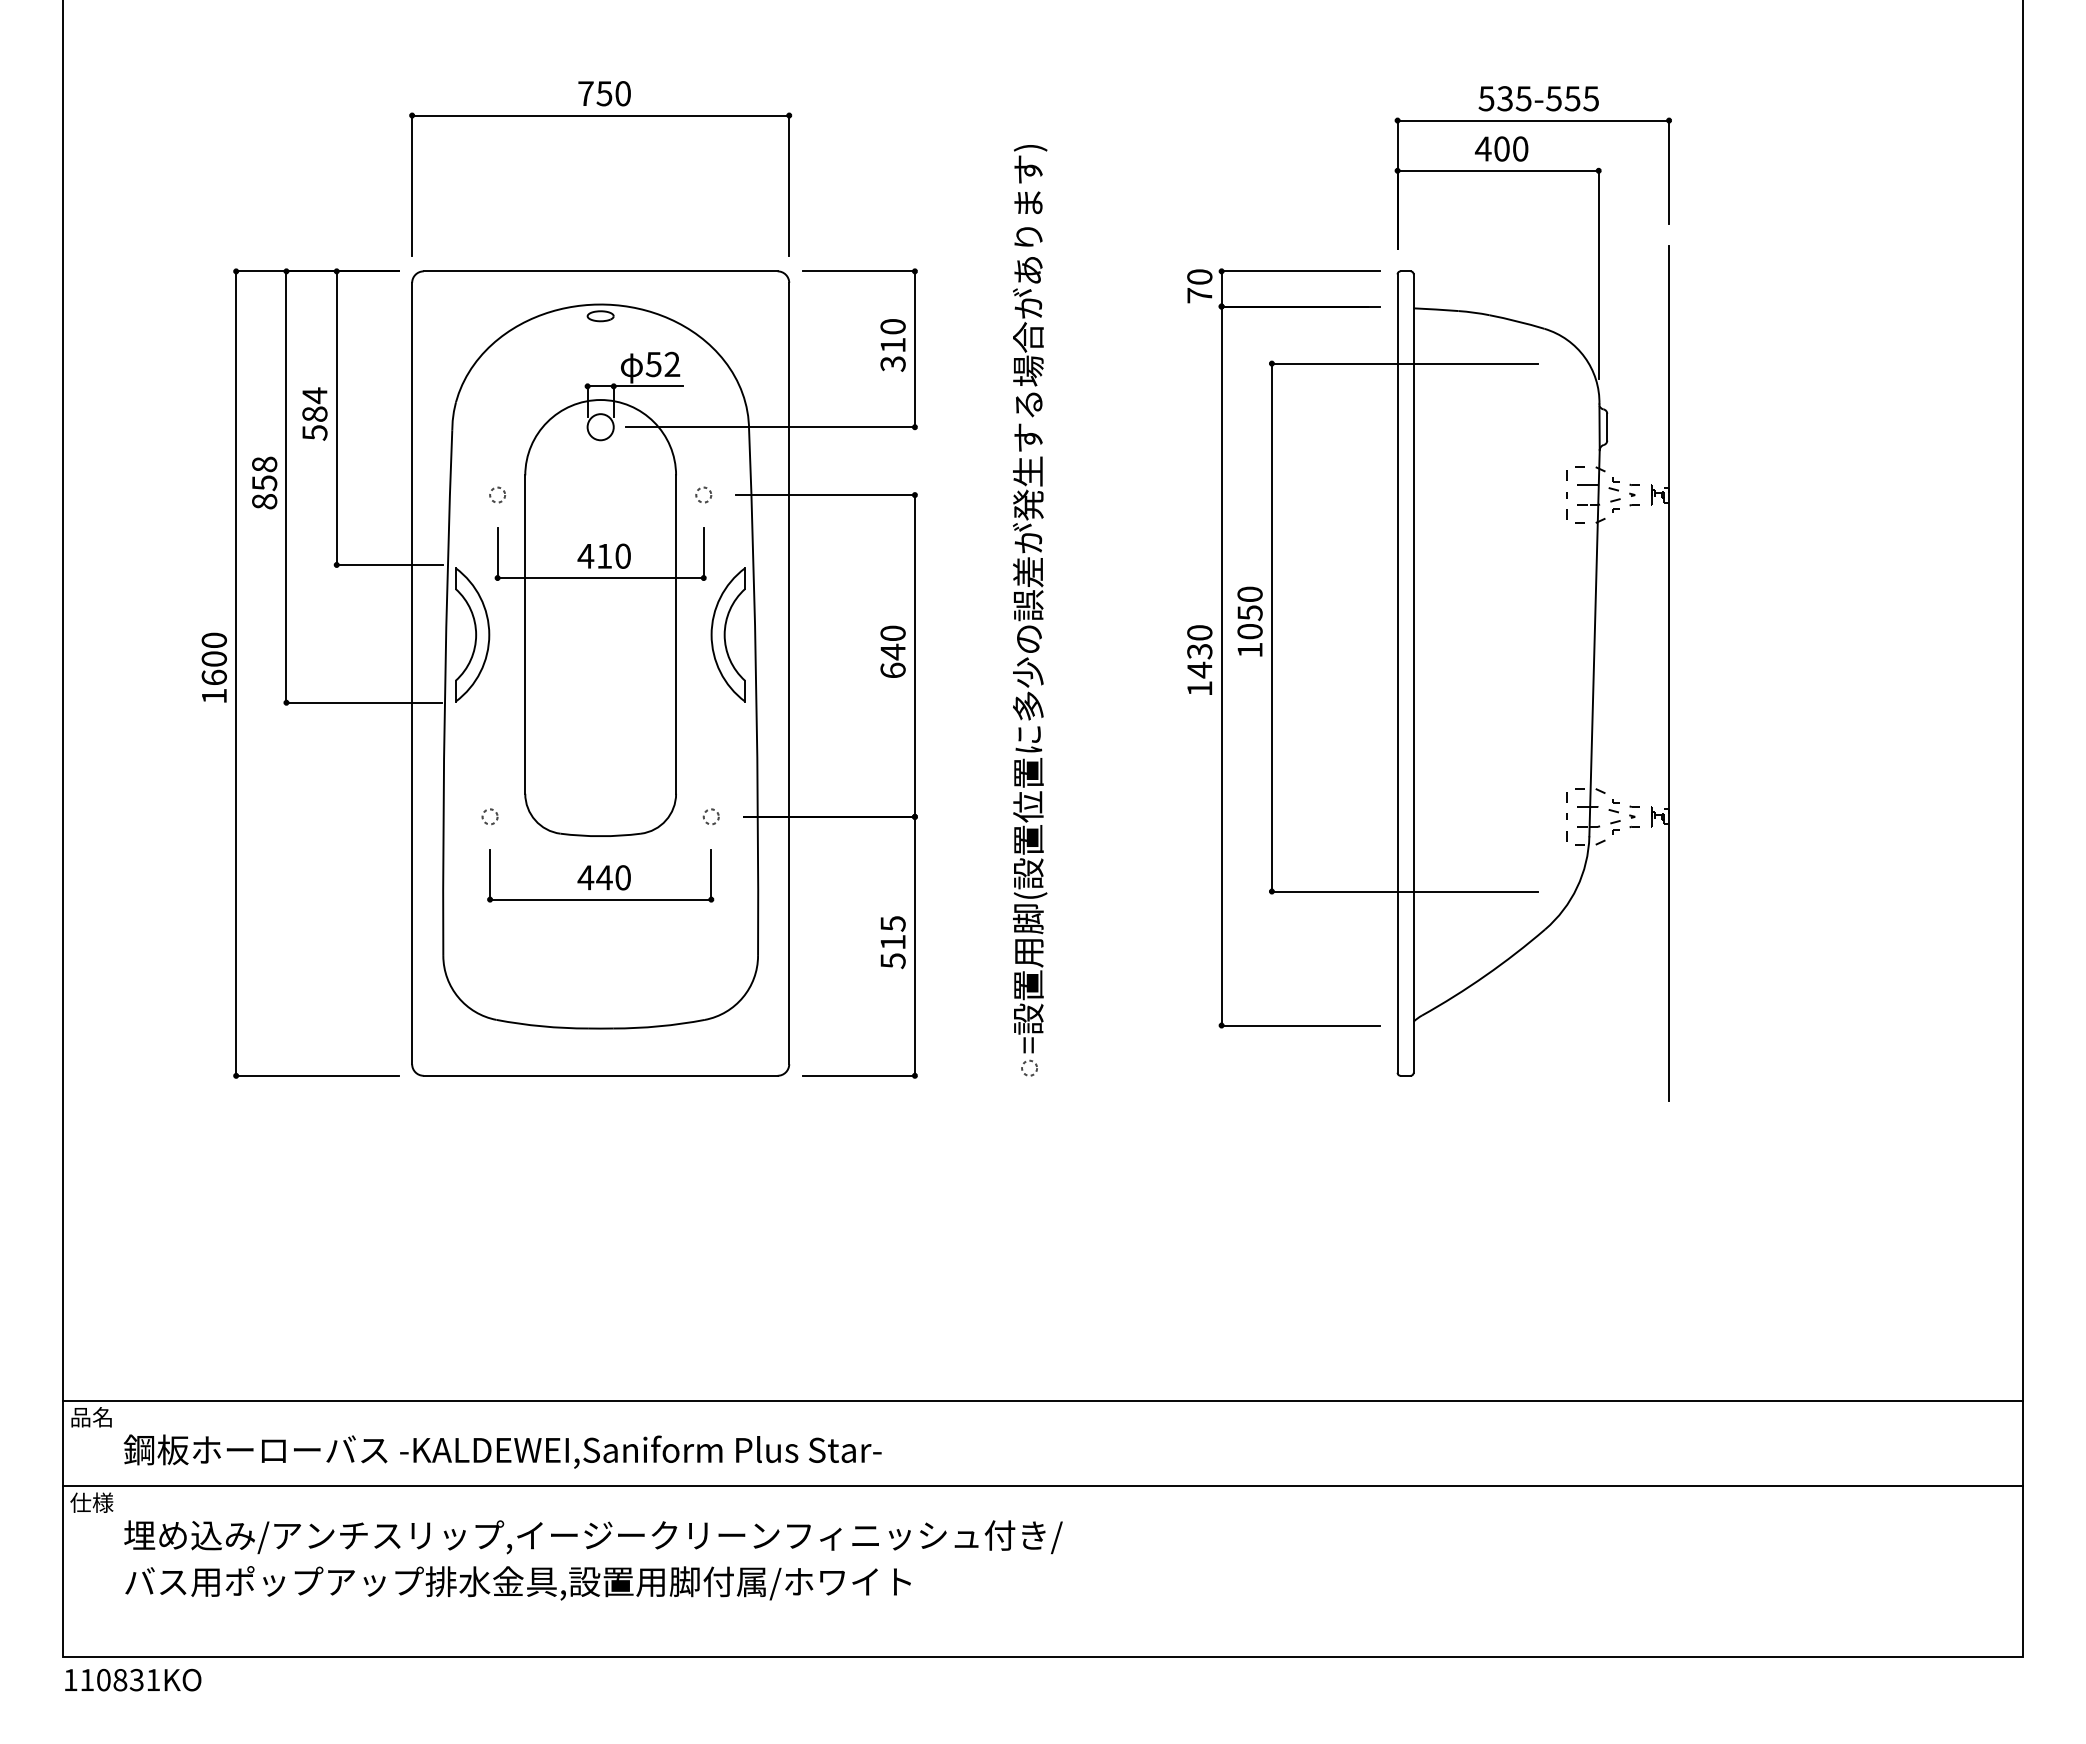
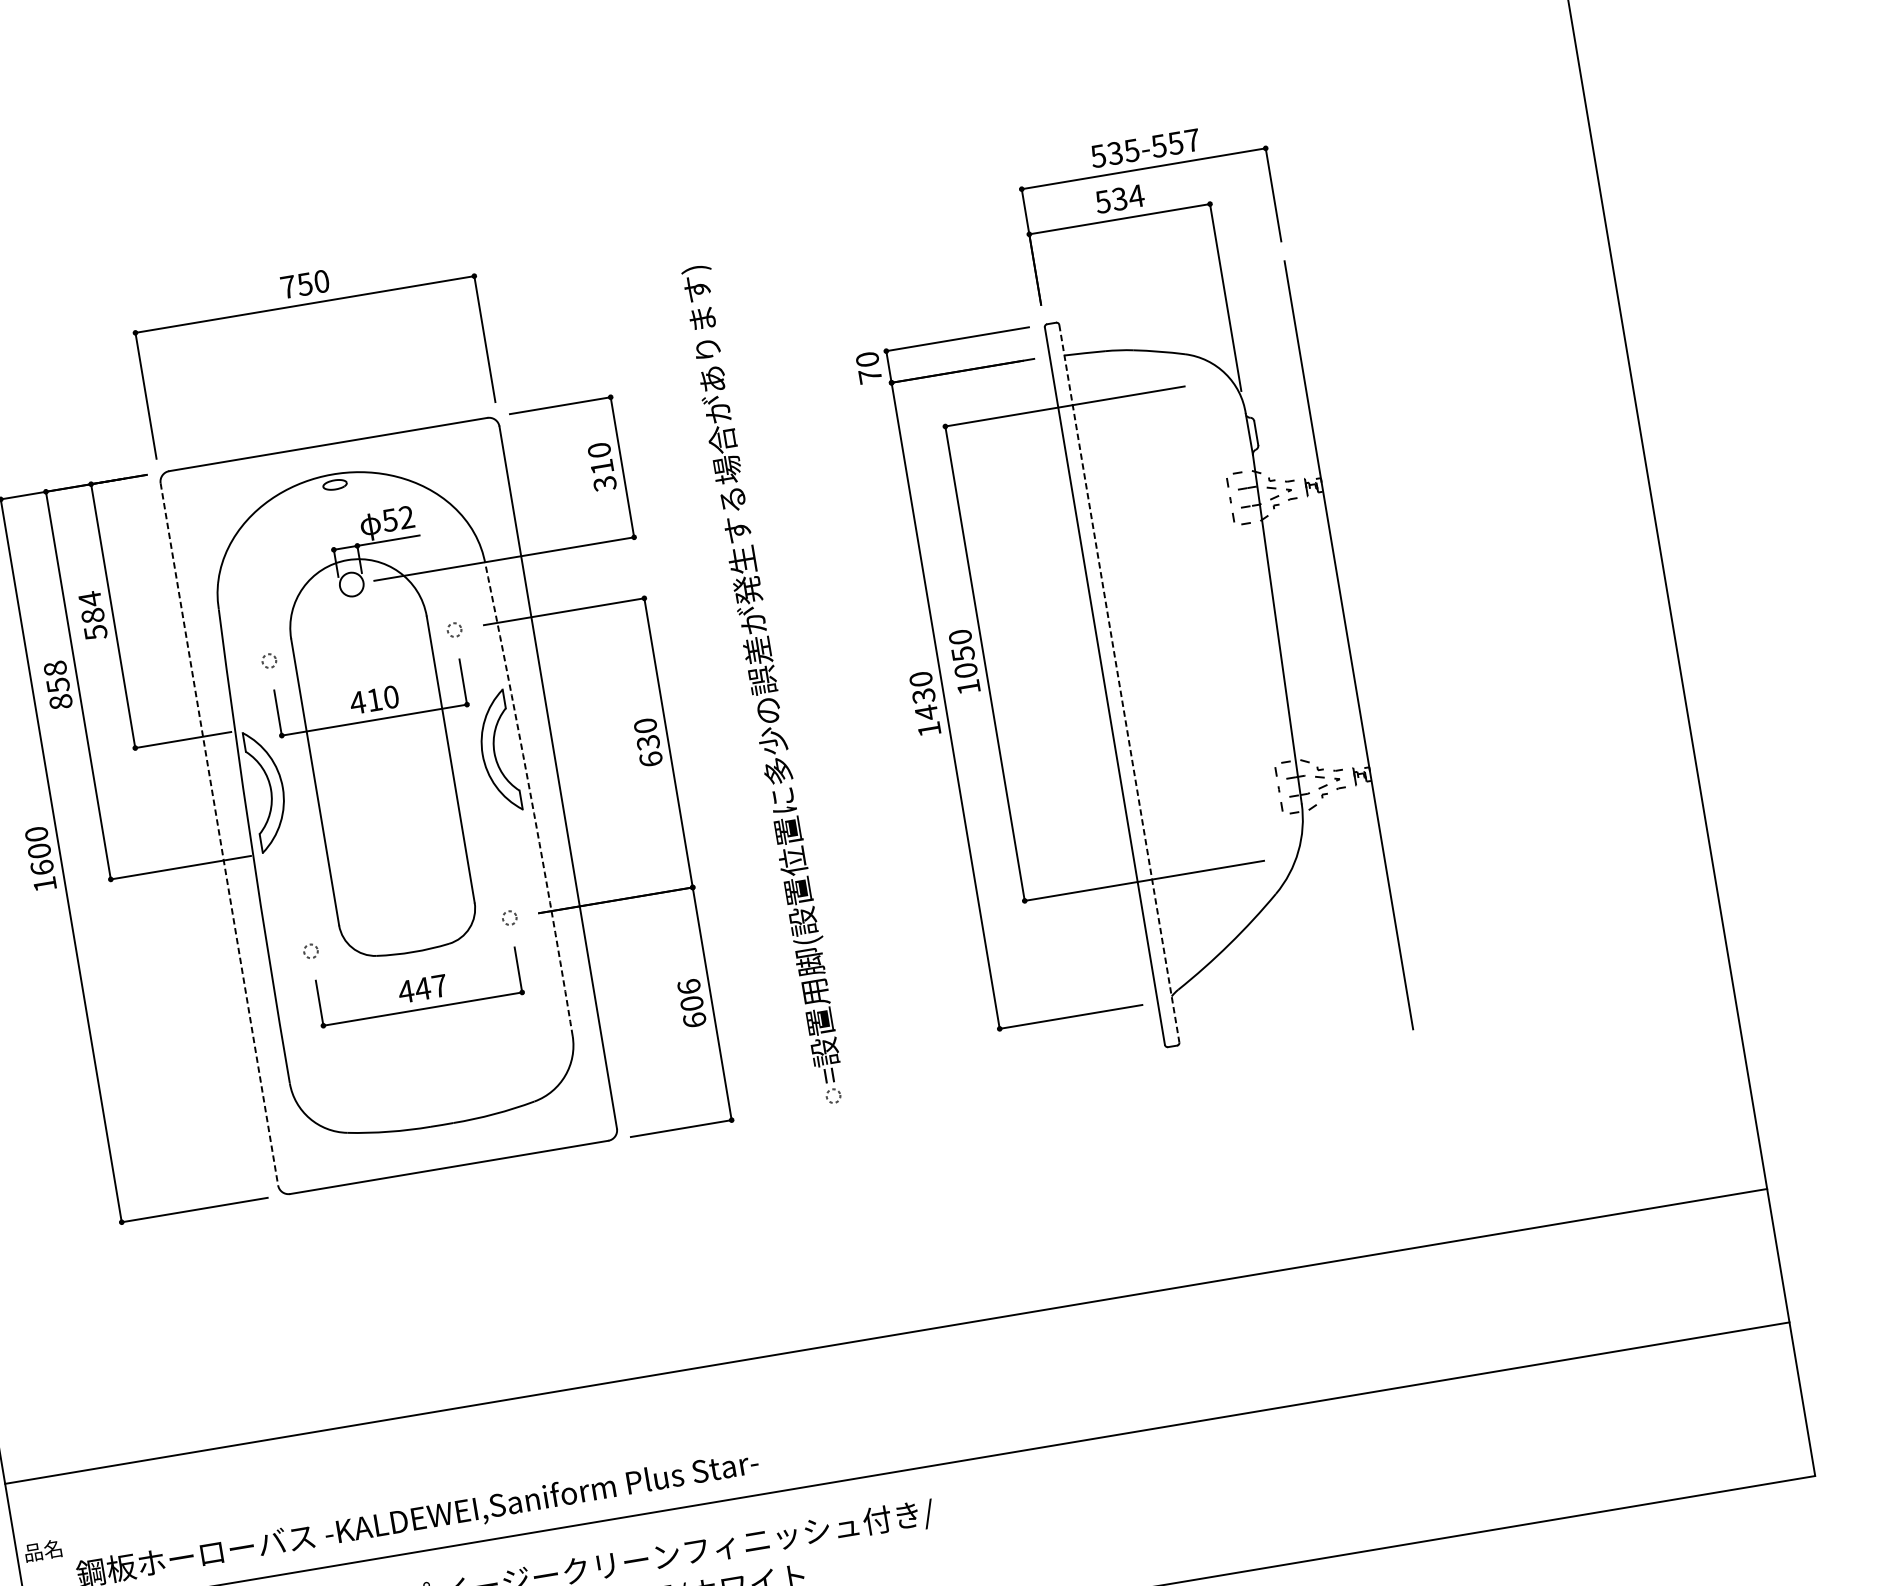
text: (1591, 98) -> (1192, 140), 535-555 -> 535-557
text: (1501, 148) -> (1119, 198), 400 -> 534
text: (892, 651) -> (647, 742), 640 -> 630
line: (412, 673) -> (219, 834), solid -> dashed
line: (1413, 674) -> (1119, 684), solid -> dashed
arc: (756, 691) -> (531, 798), solid -> dashed
text: (622, 877) -> (439, 985), 440 -> 447
text: (892, 942) -> (691, 1003), 515 -> 606
line: (1042, 1400) -> (885, 1336), moved

